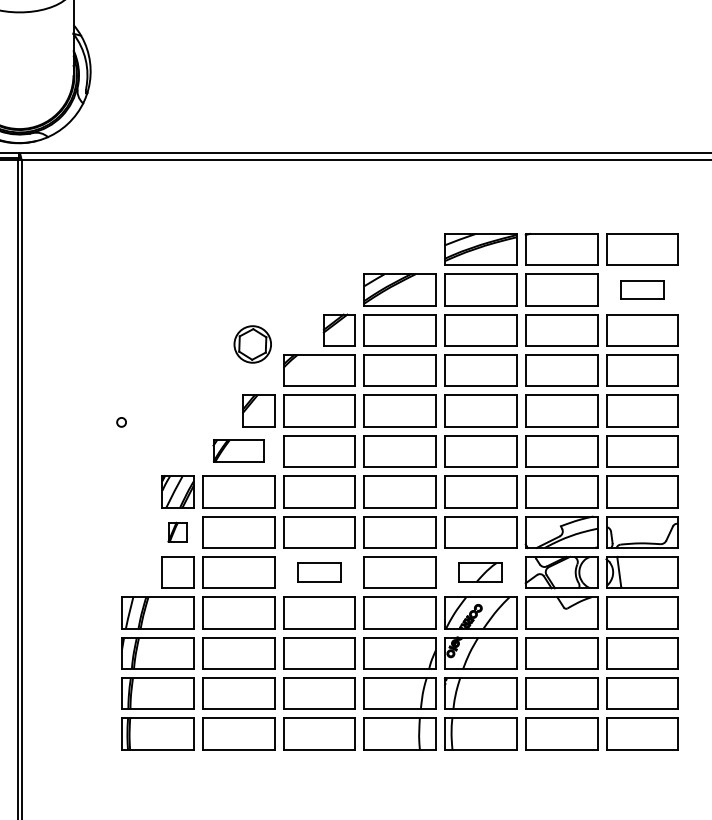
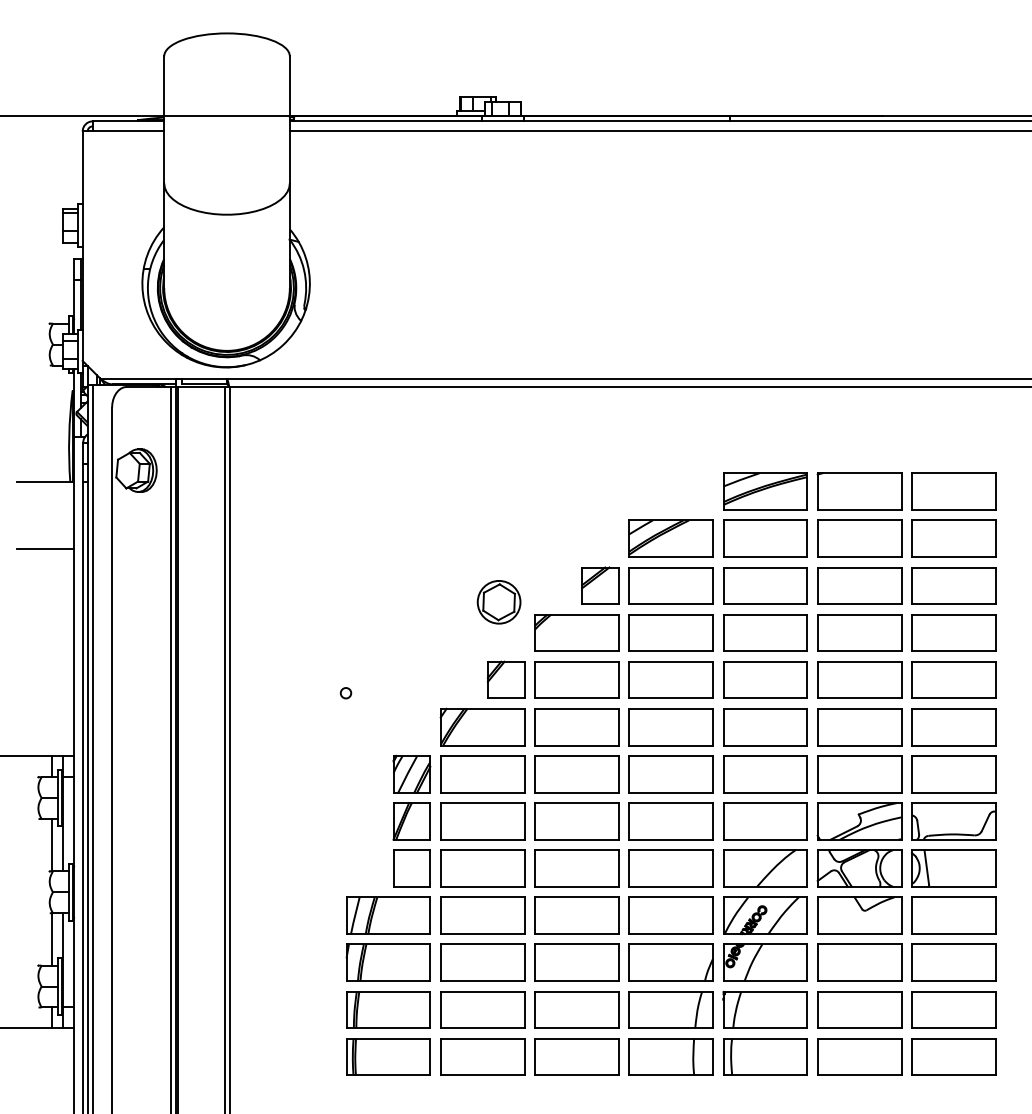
part: (642, 289) -> (953, 538), size x1.67
part: (238, 450) -> (482, 726), size x1.43
part: (177, 532) -> (411, 821), size x1.67
part: (319, 572) -> (576, 868), size x1.67
part: (481, 572) -> (765, 868), size x1.67

